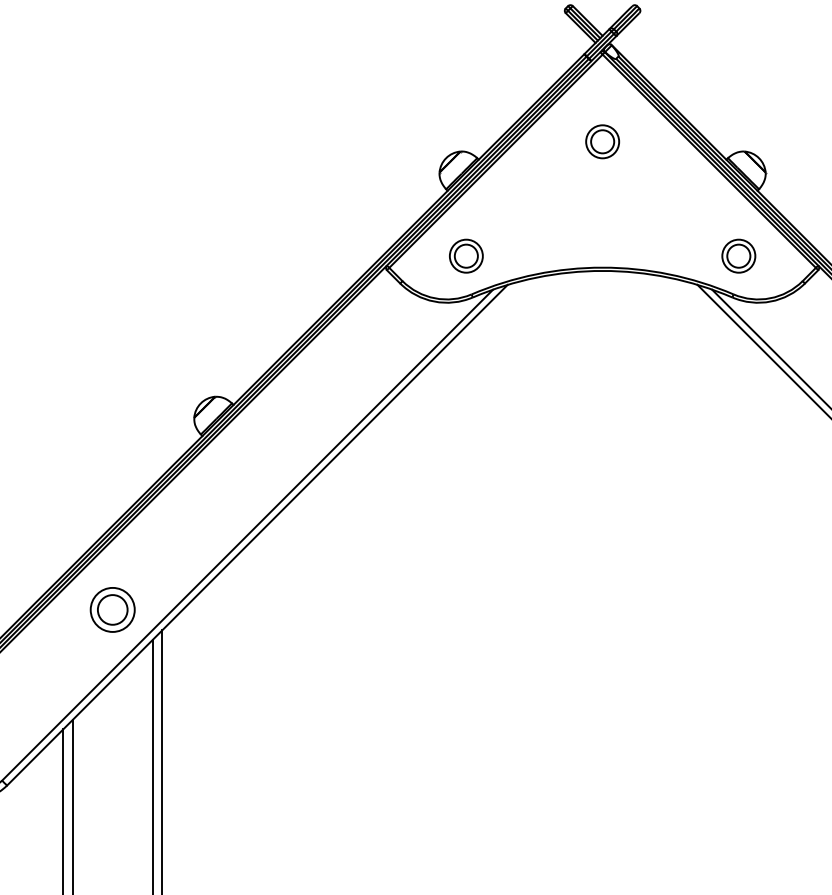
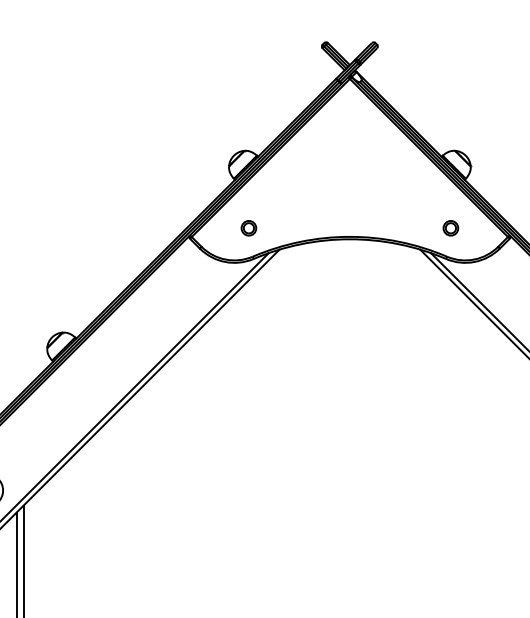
part: (602, 141) -> (349, 143), removed
part: (466, 255) -> (249, 227), size x0.6
part: (738, 255) -> (450, 227), size x0.6

